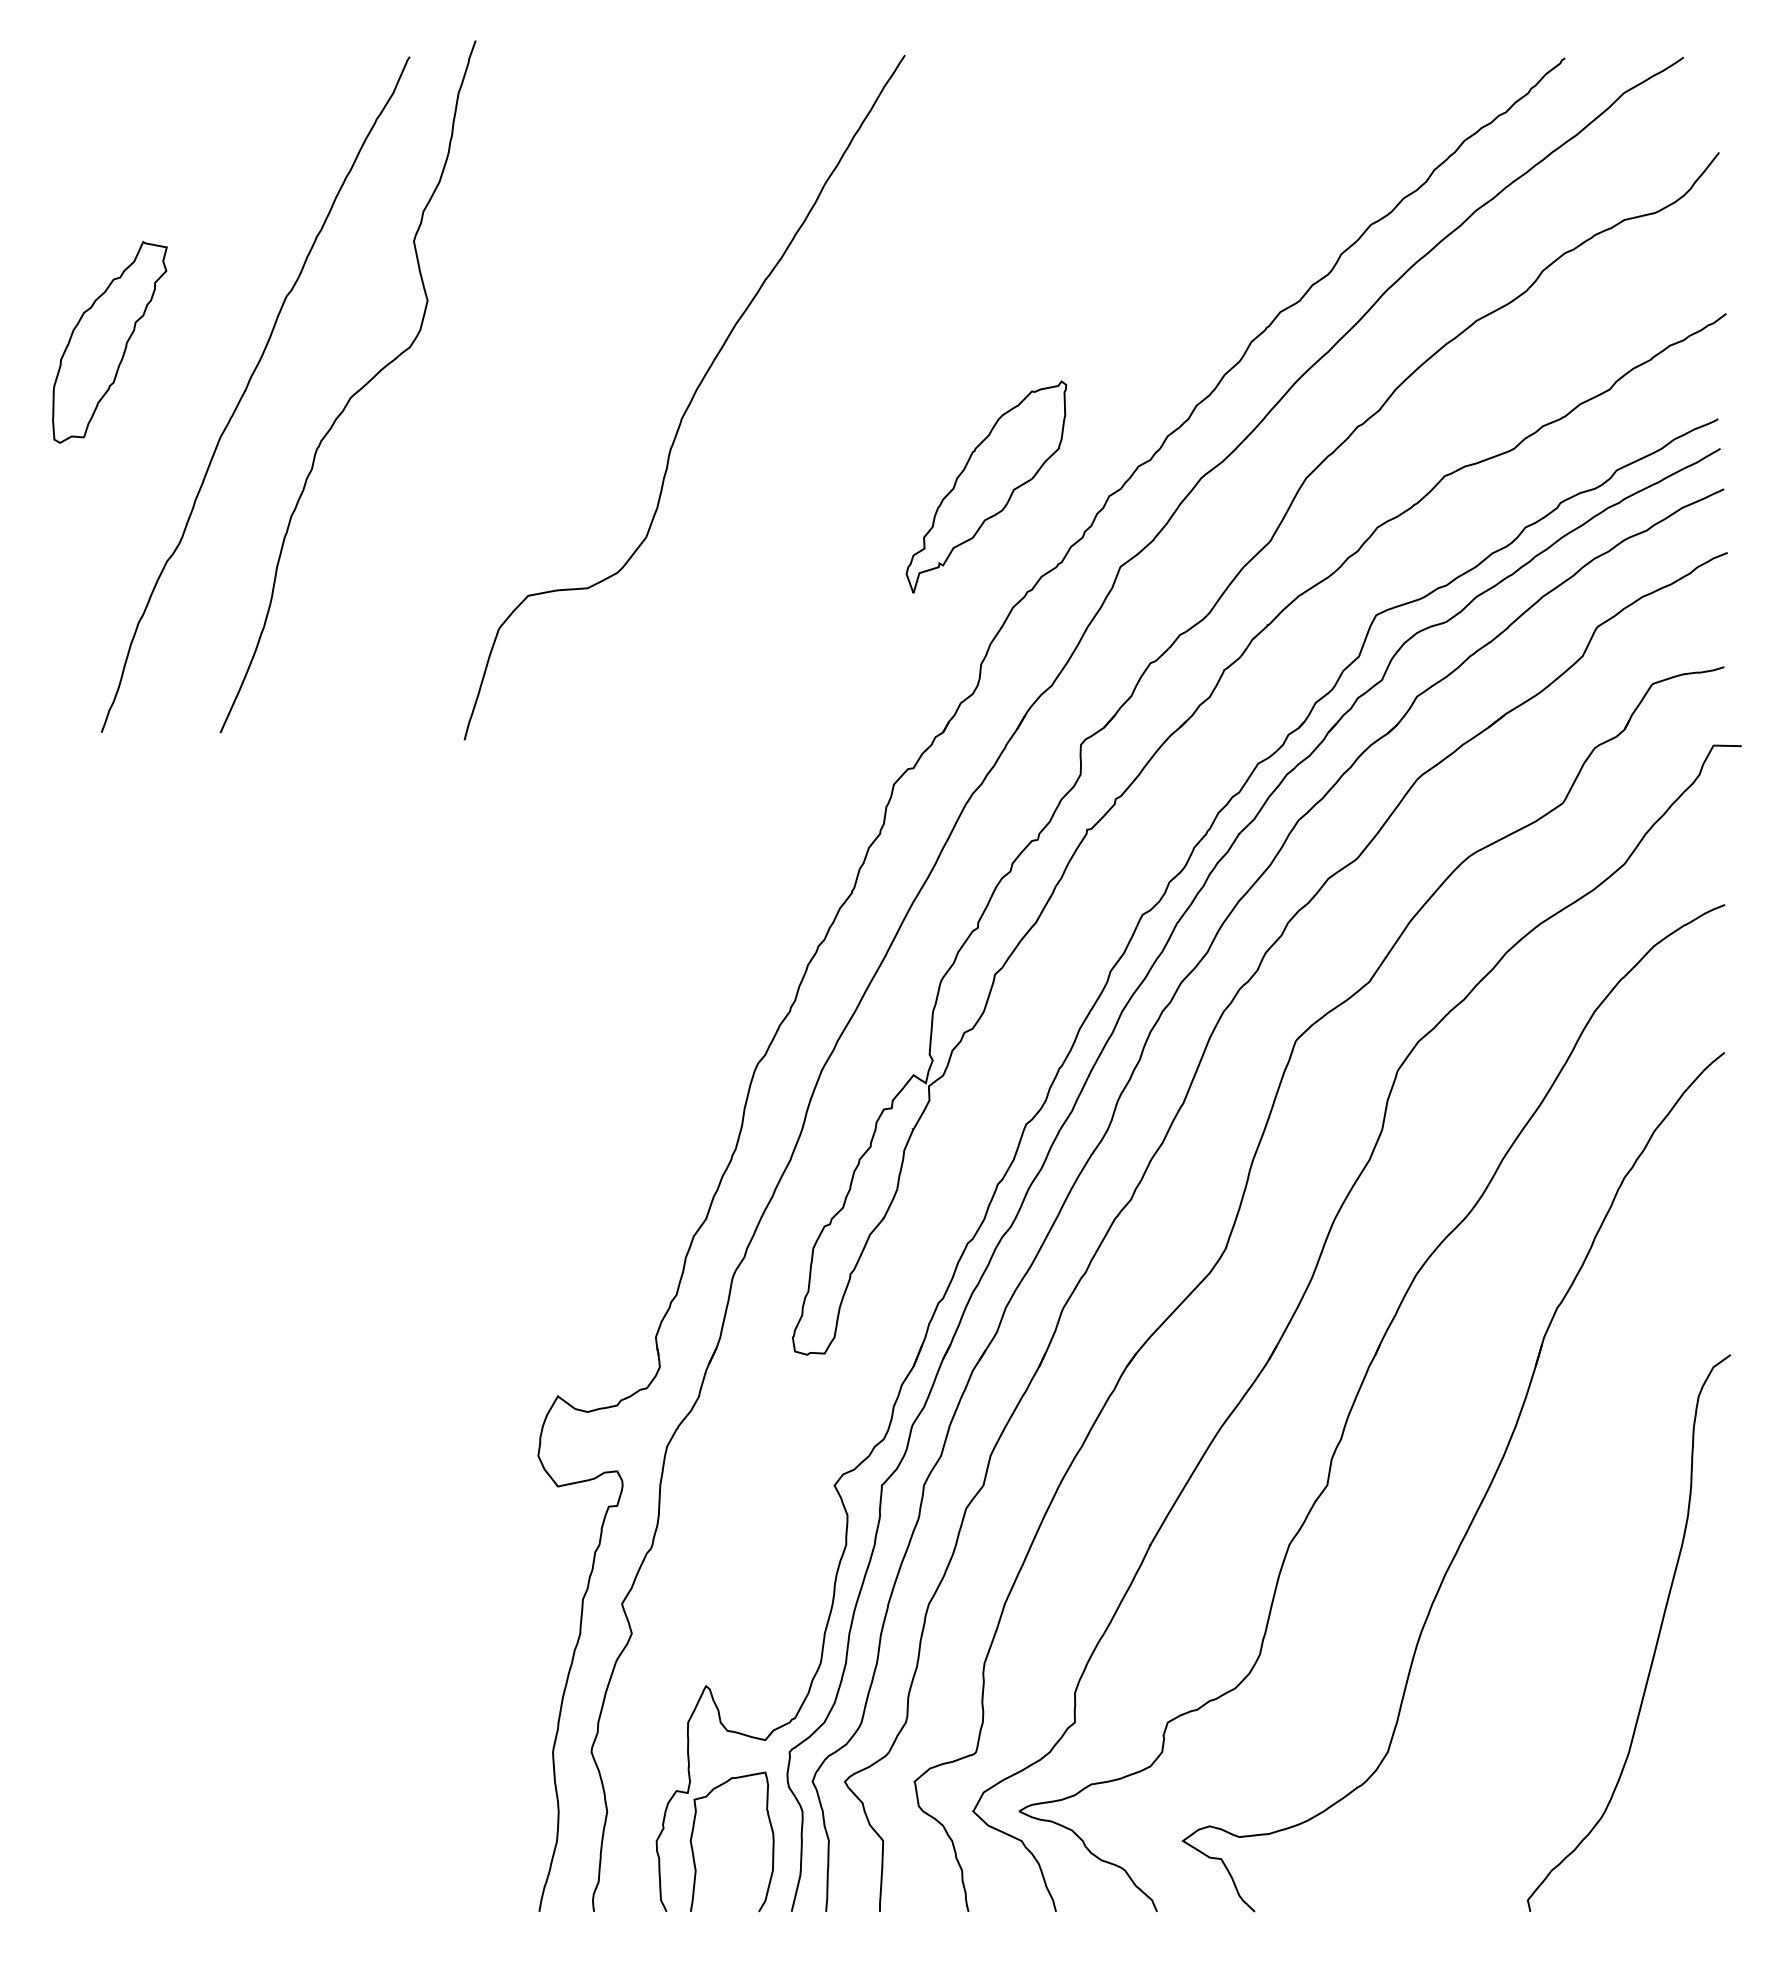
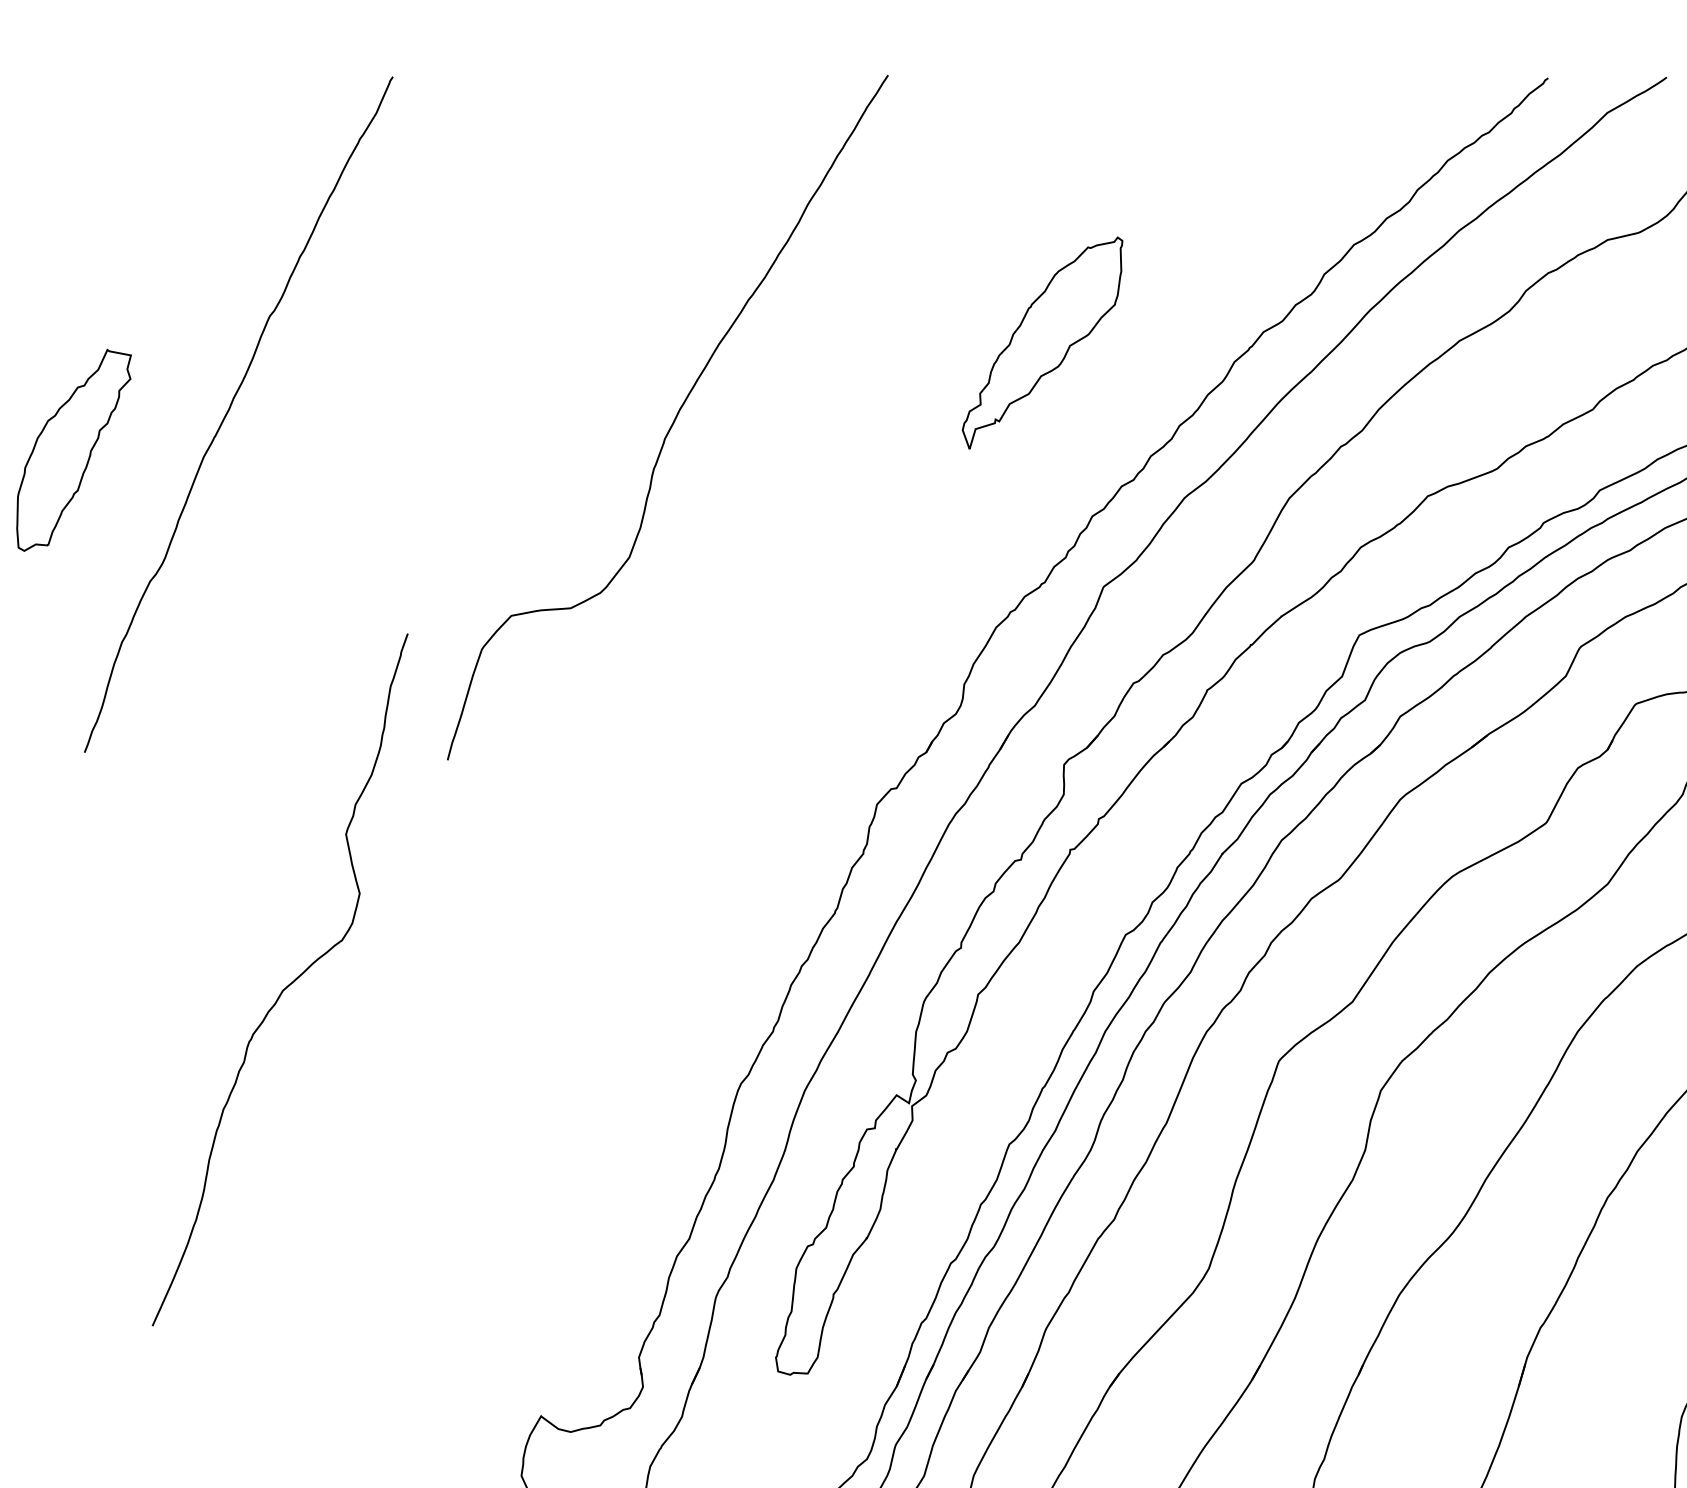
part: (109, 342) -> (73, 450), moved
curve: (352, 394) -> (284, 987), moved
part: (986, 486) -> (1042, 342), moved

